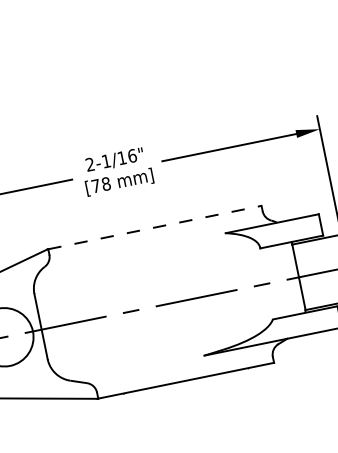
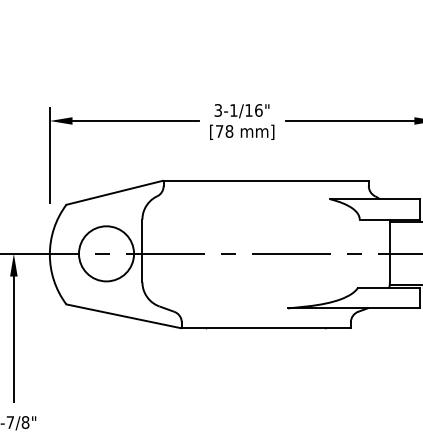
text: (89, 164) -> (217, 110), 2-1/16" -> 3-1/16"
line: (155, 227) -> (266, 180), dashed -> solid

